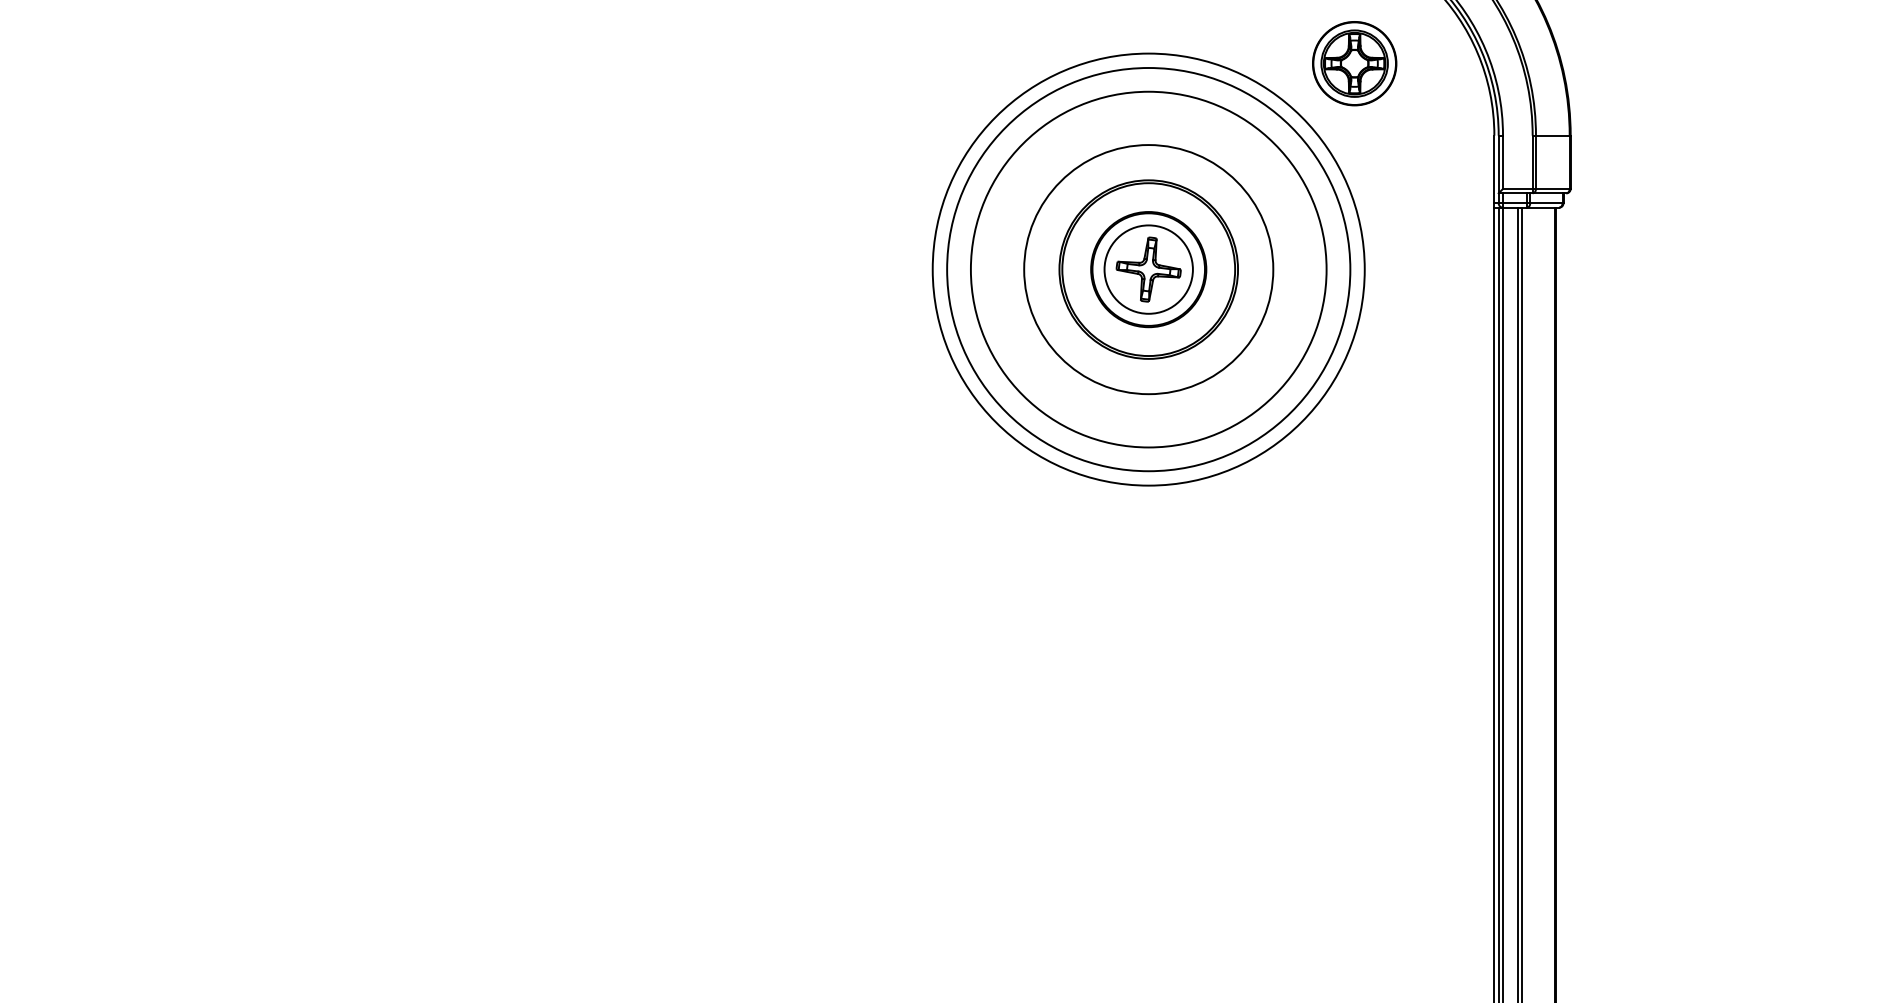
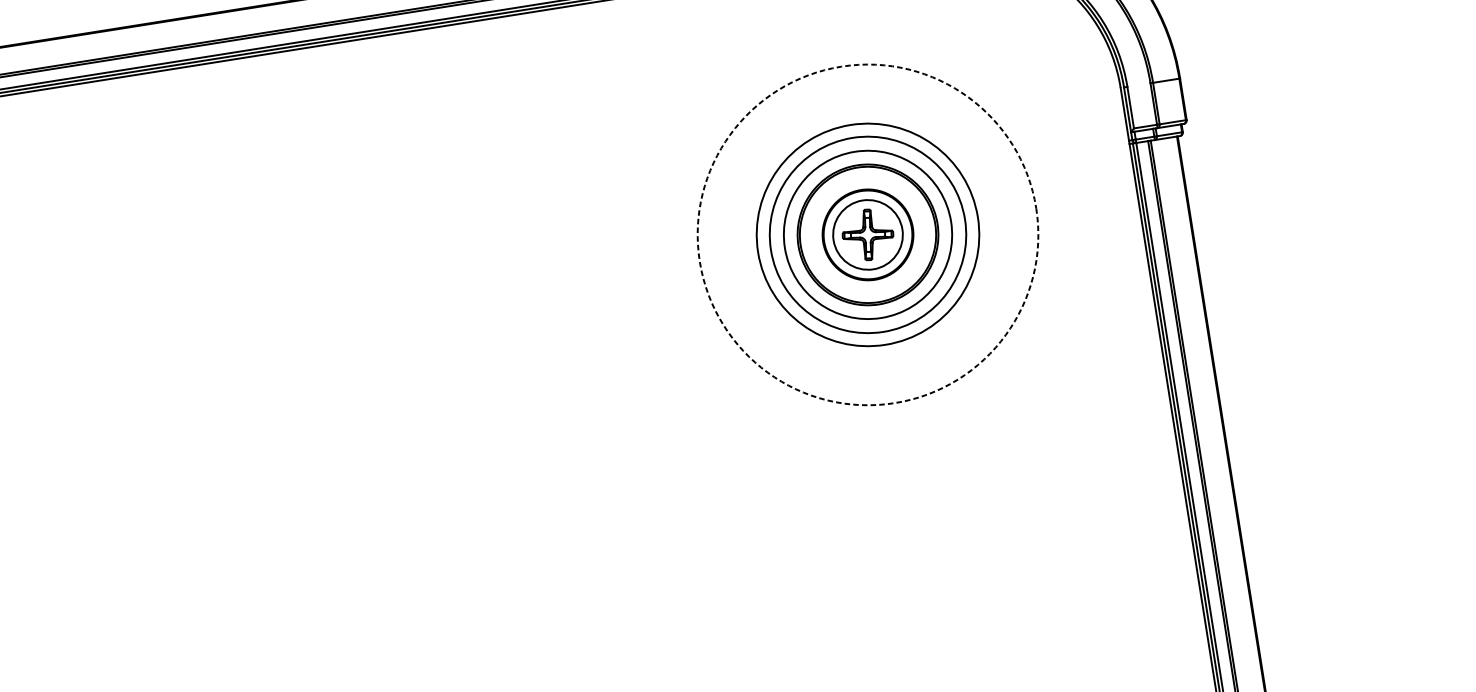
part: (1354, 63) -> (1002, 49), removed
circle: (1148, 269) -> (867, 234), size x0.6
circle: (1148, 269) -> (867, 234), size x0.7
circle: (1148, 269) -> (867, 234), solid -> dashed

